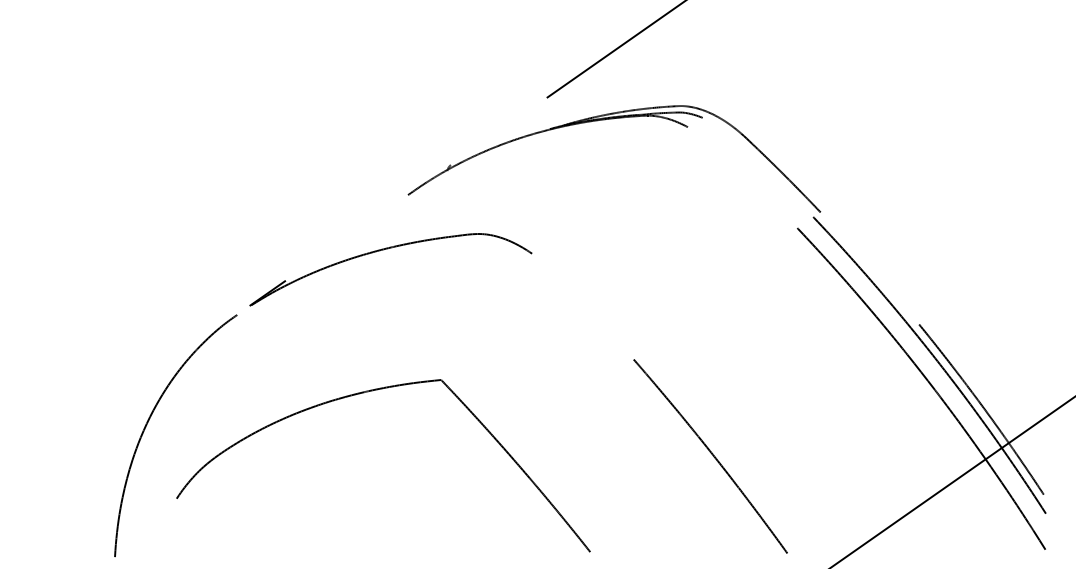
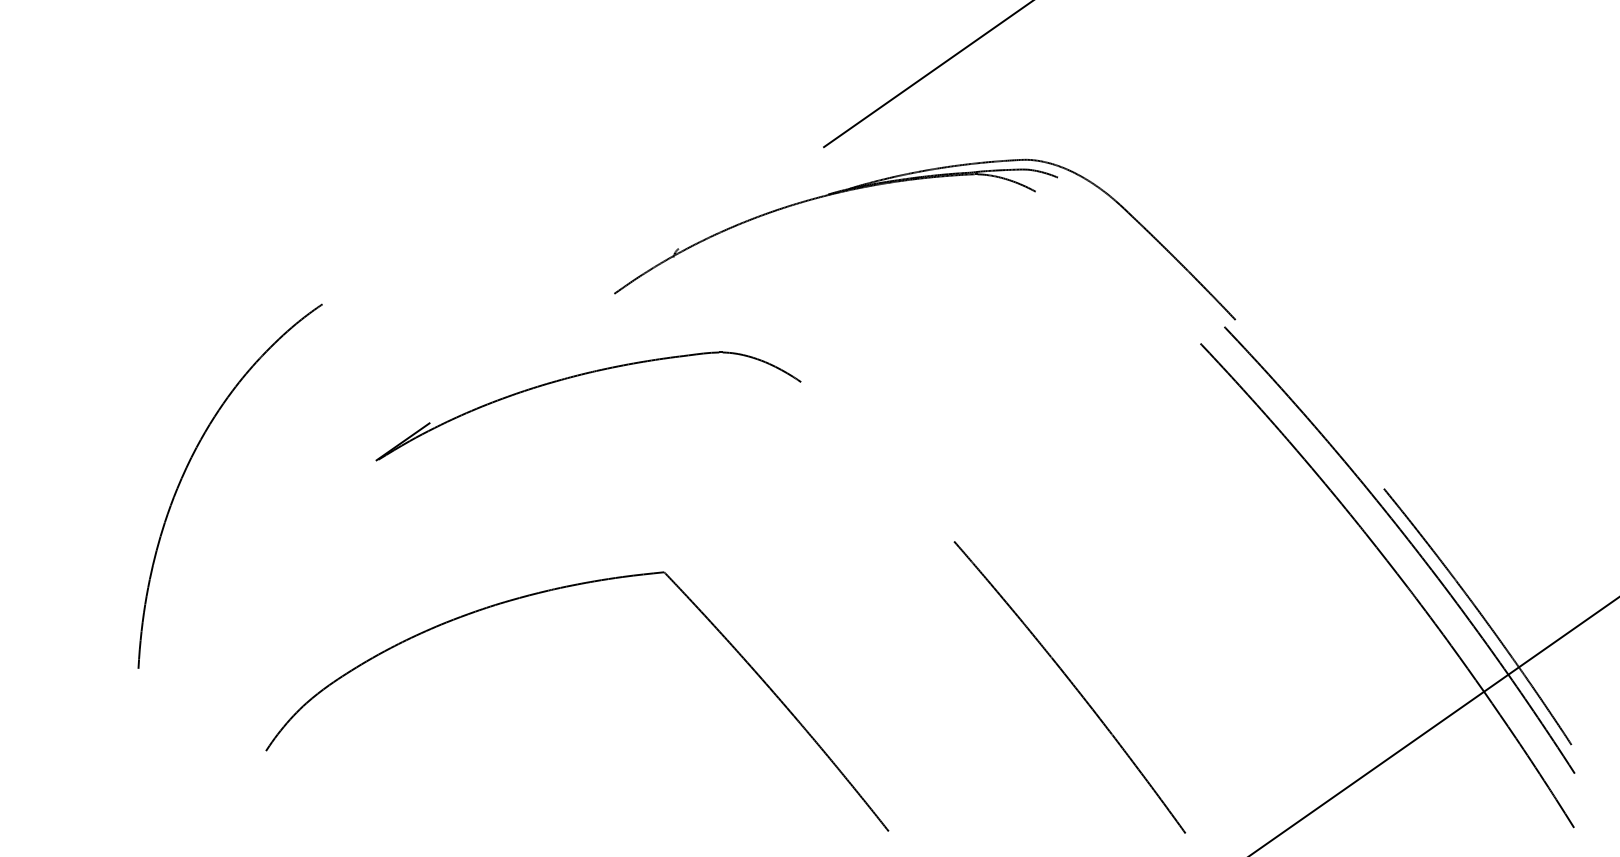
curve: (148, 422) -> (188, 466), moved

